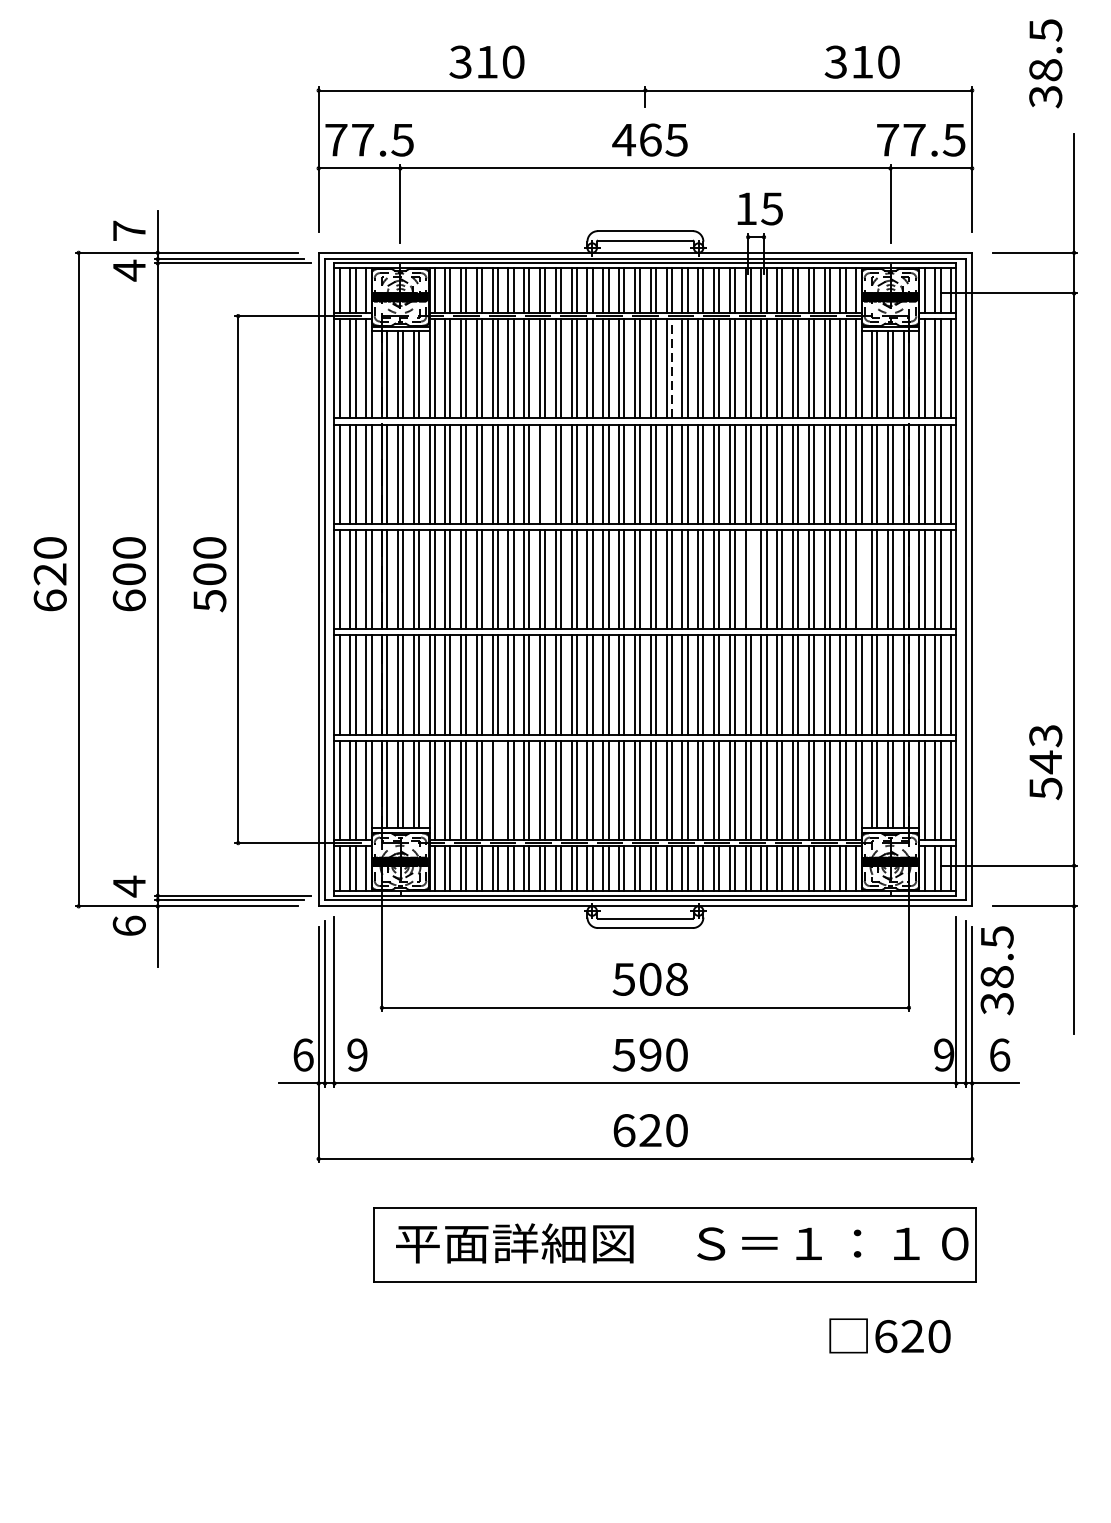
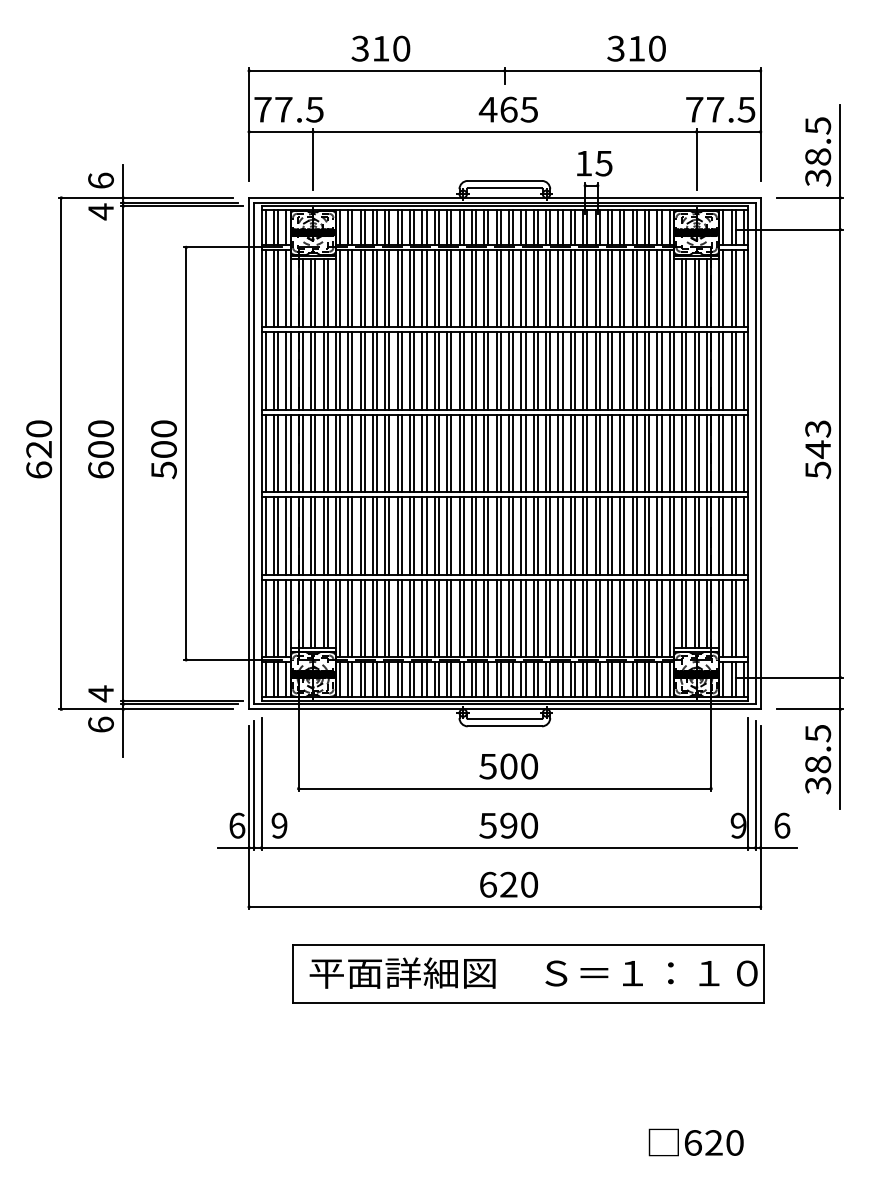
text: (862, 61) -> (636, 48), moved
text: (1046, 63) -> (818, 151), moved
text: (128, 230) -> (100, 180), 7 -> 6
line: (671, 368) -> (525, 288), dashed -> solid
line: (545, 473) -> (426, 370), added
line: (751, 579) -> (587, 453), added
line: (860, 579) -> (673, 453), added
text: (1046, 762) -> (818, 449), moved
line: (497, 790) -> (389, 618), added
text: (997, 970) -> (818, 759), moved
text: (676, 979) -> (529, 766), 508 -> 500
text: (889, 1335) -> (695, 1142), moved

